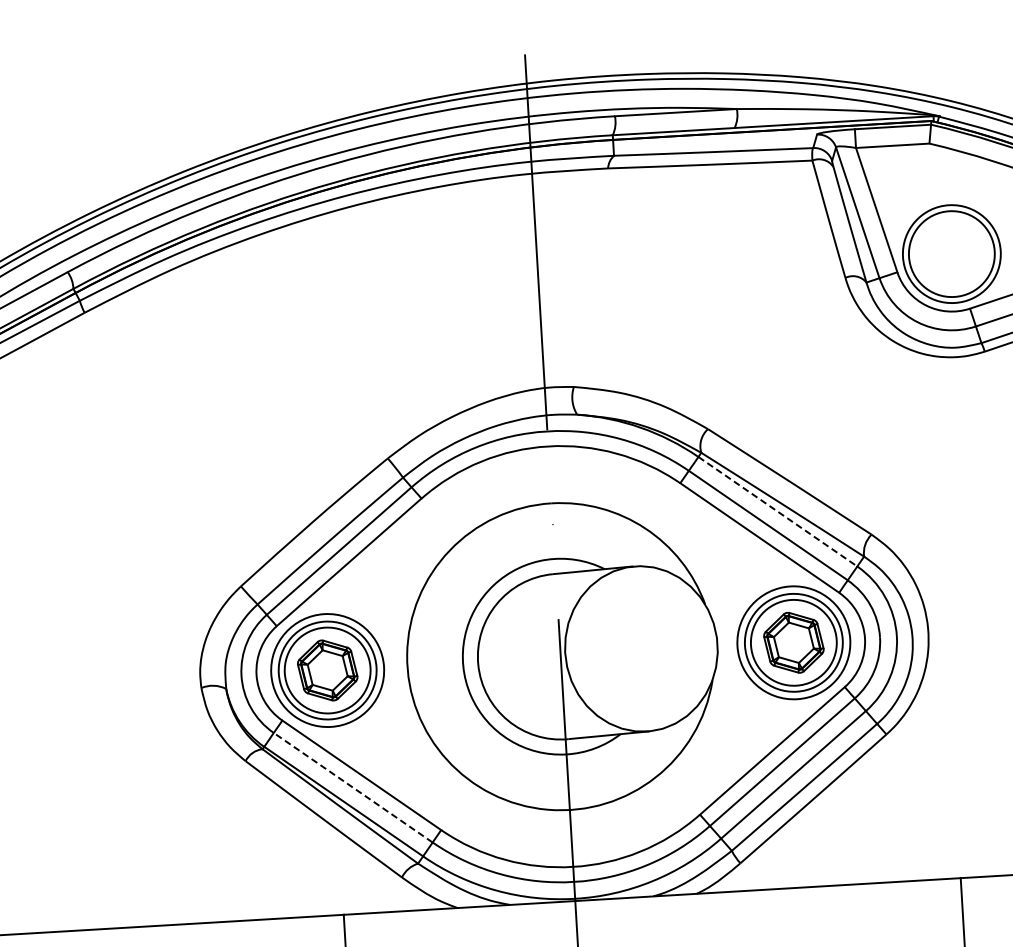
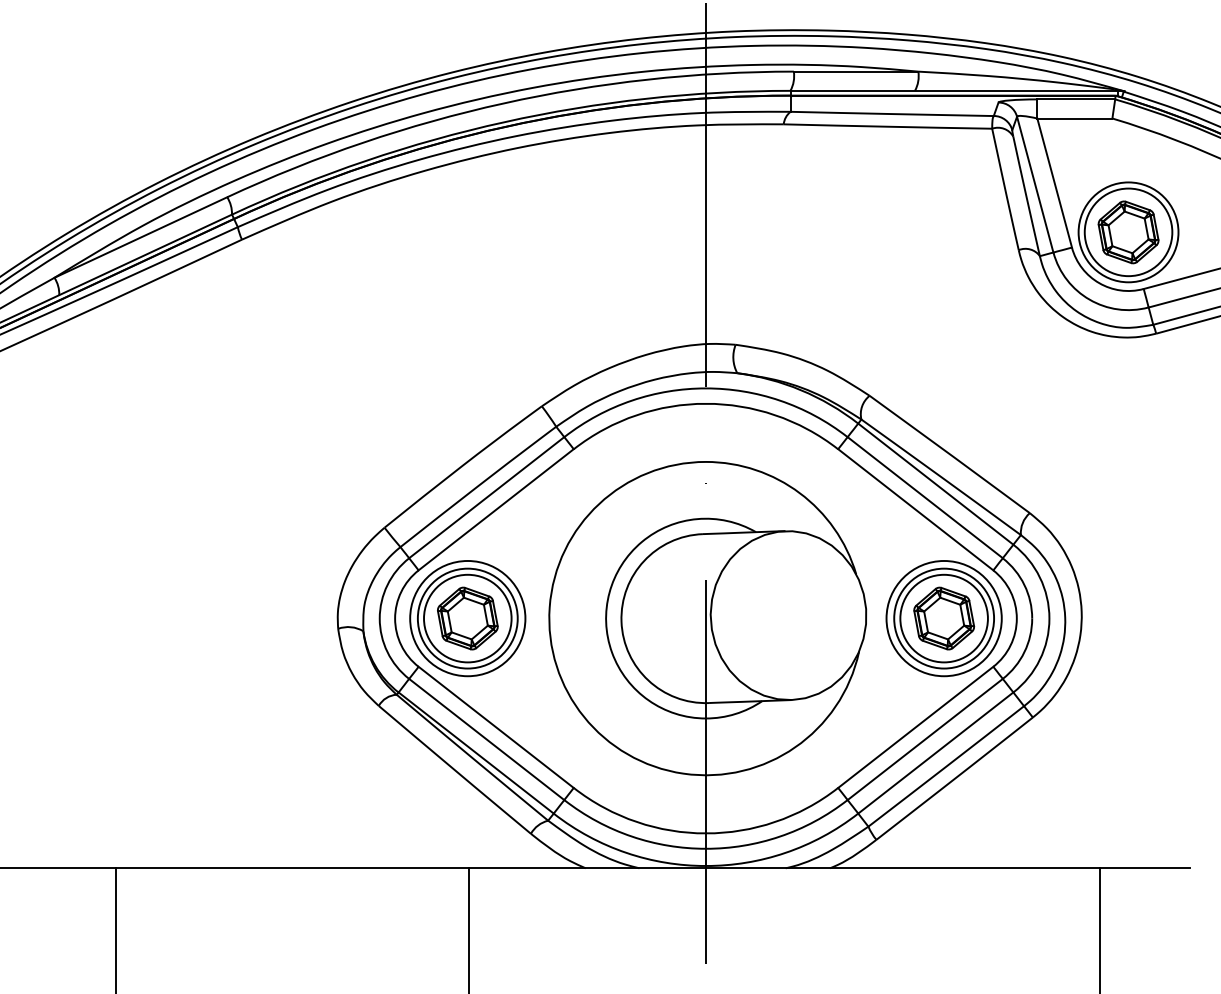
part: (951, 254) -> (1128, 232), added
line: (778, 512) -> (936, 484), dashed -> solid
line: (353, 787) -> (486, 739), dashed -> solid

